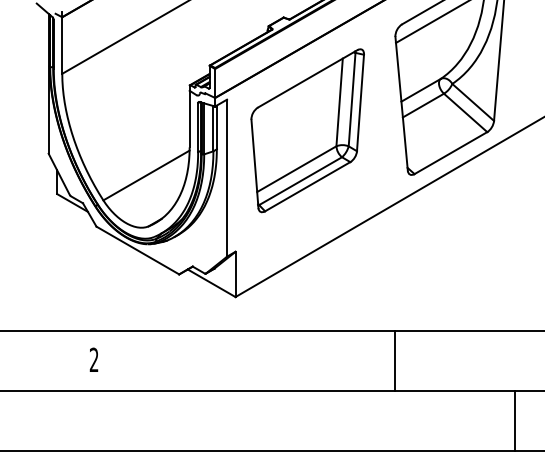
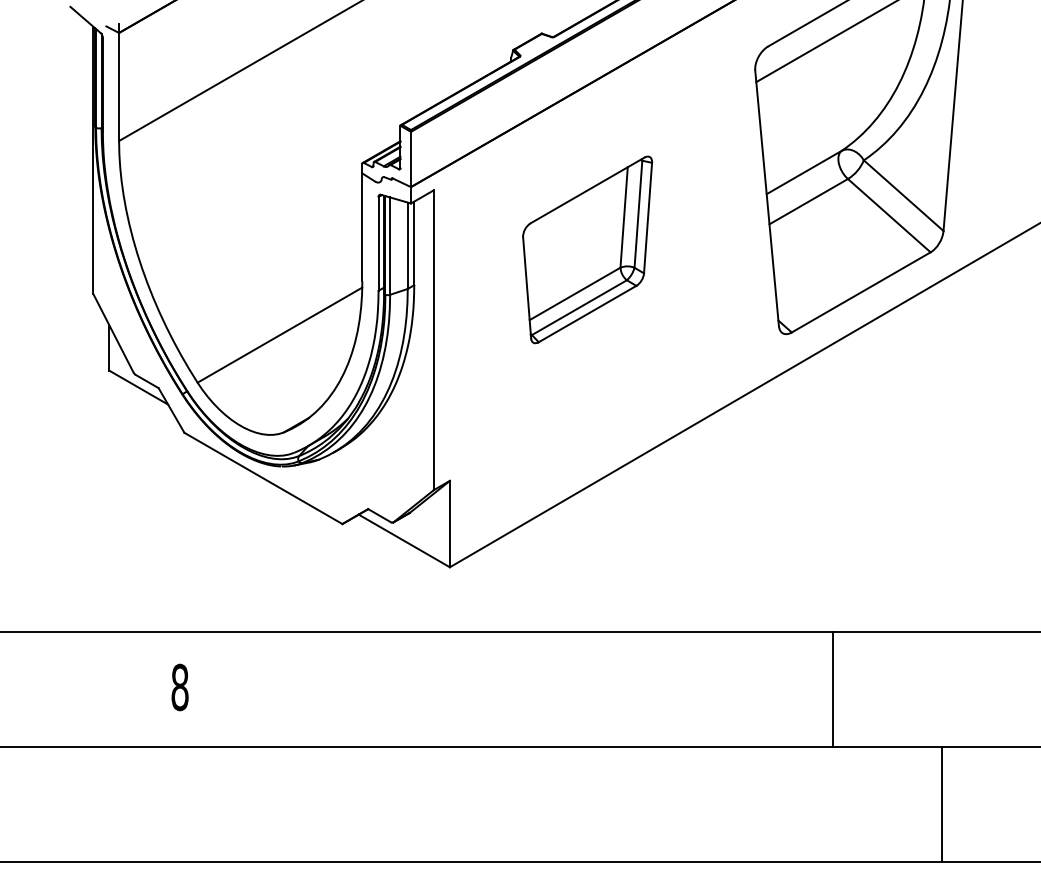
part: (307, 130) -> (587, 249), size x0.6
text: (93, 359) -> (178, 686), 2 -> 8
line: (395, 361) -> (833, 690), moved
line: (515, 421) -> (942, 804), moved

